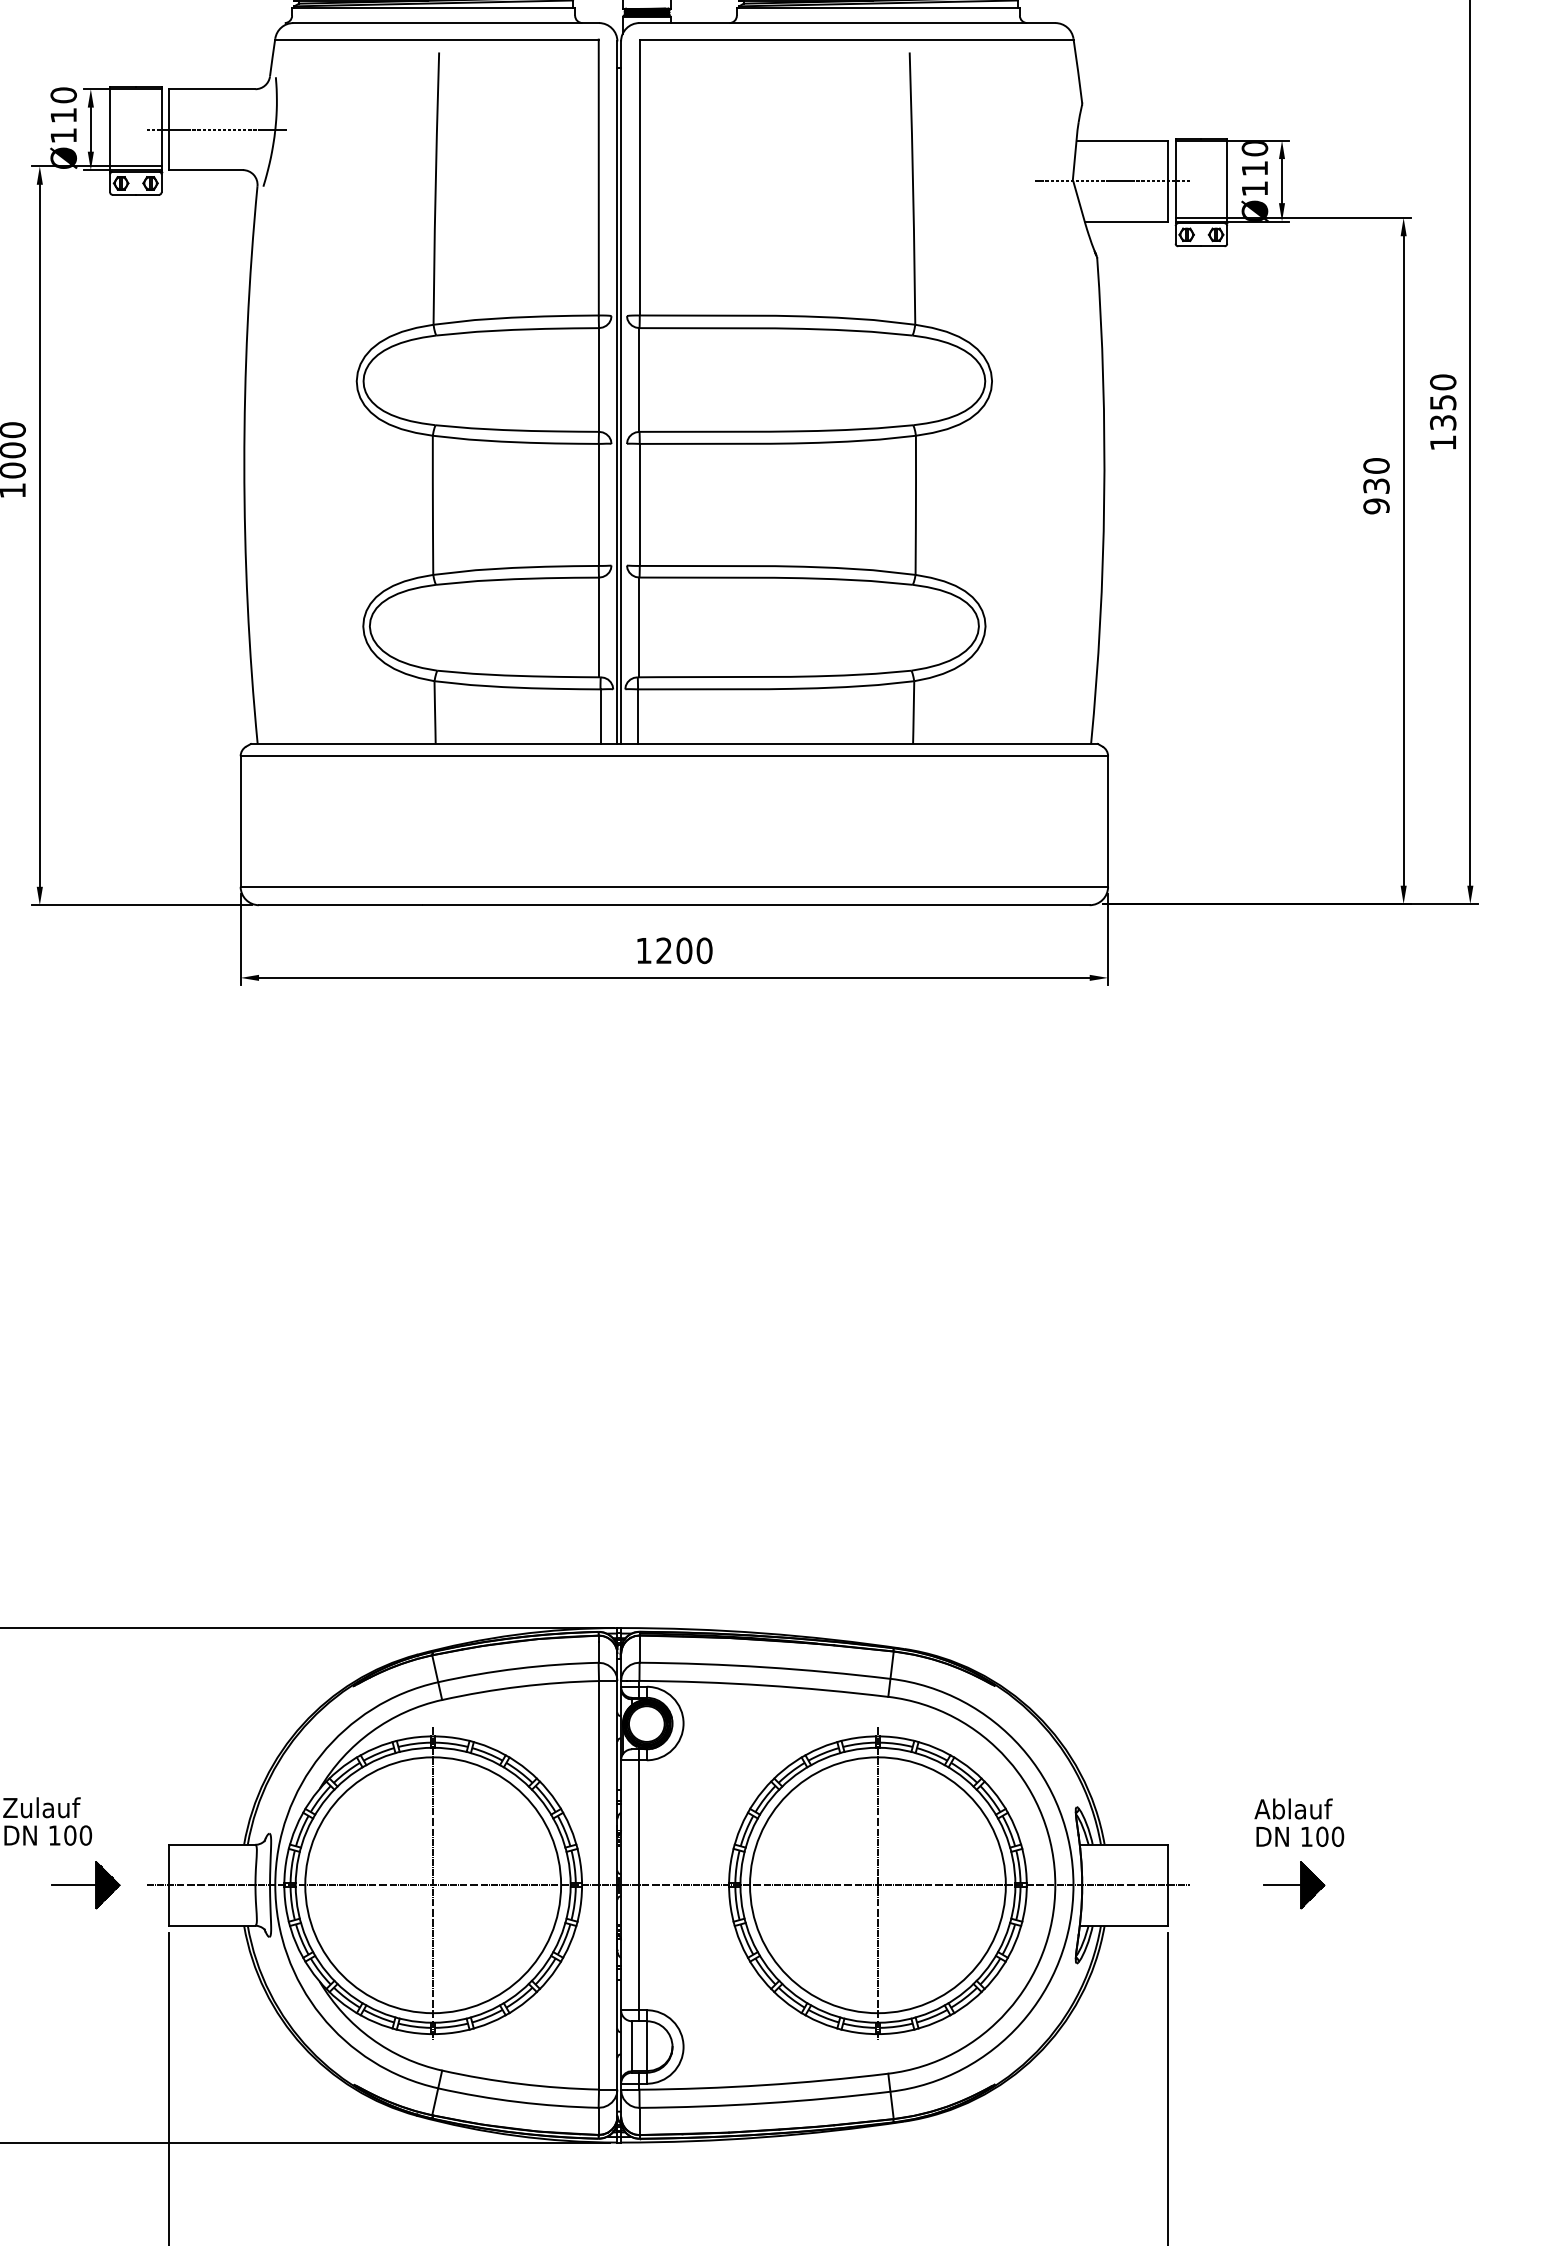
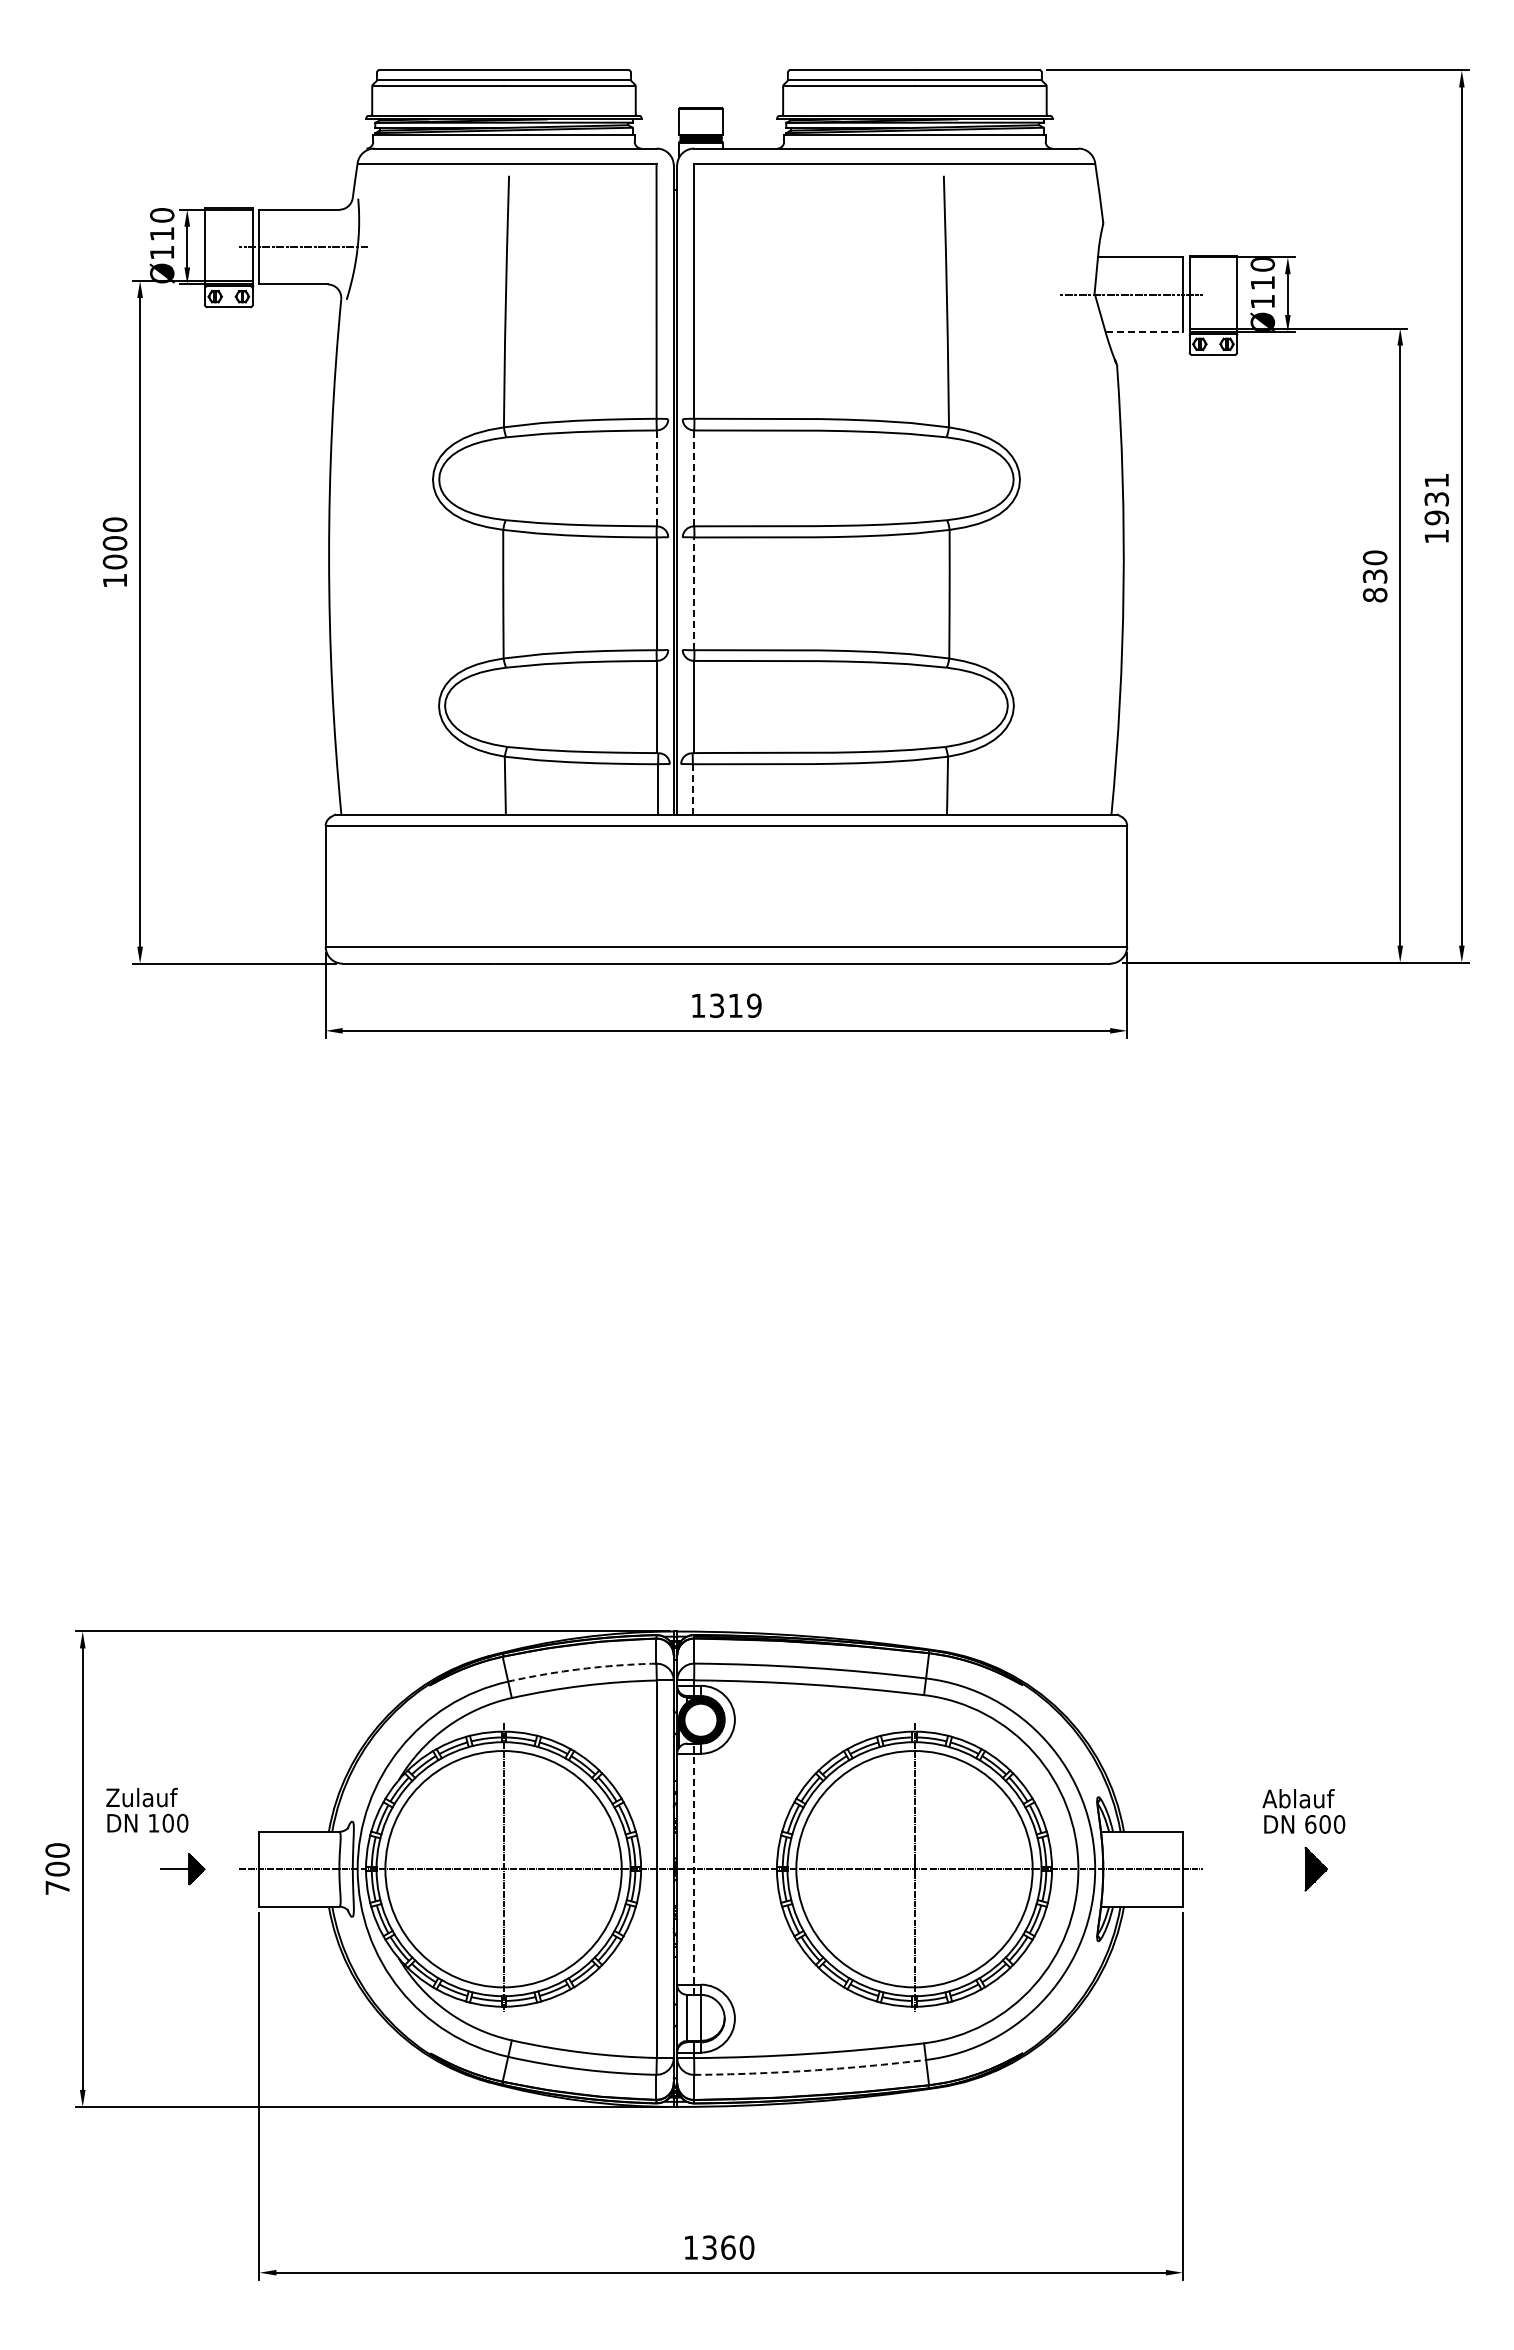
line: (1126, 222) -> (1144, 332), solid -> dashed
line: (598, 380) -> (656, 478), solid -> dashed
line: (639, 380) -> (694, 478), solid -> dashed
text: (1442, 402) -> (1436, 499), 1350 -> 1931
line: (639, 504) -> (694, 593), solid -> dashed
text: (1376, 505) -> (1375, 594), 930 -> 830
line: (637, 715) -> (692, 788), solid -> dashed
text: (684, 950) -> (735, 1005), 1200 -> 1319
arc: (517, 1669) -> (581, 1669), solid -> dashed
text: (1306, 1836) -> (1310, 1824), 100 -> 600
part: (85, 1885) -> (182, 1869), size x0.7
line: (639, 1885) -> (694, 1869), solid -> dashed
line: (1282, 1885) -> (1288, 1869), removed
arc: (765, 2103) -> (810, 2070), solid -> dashed

